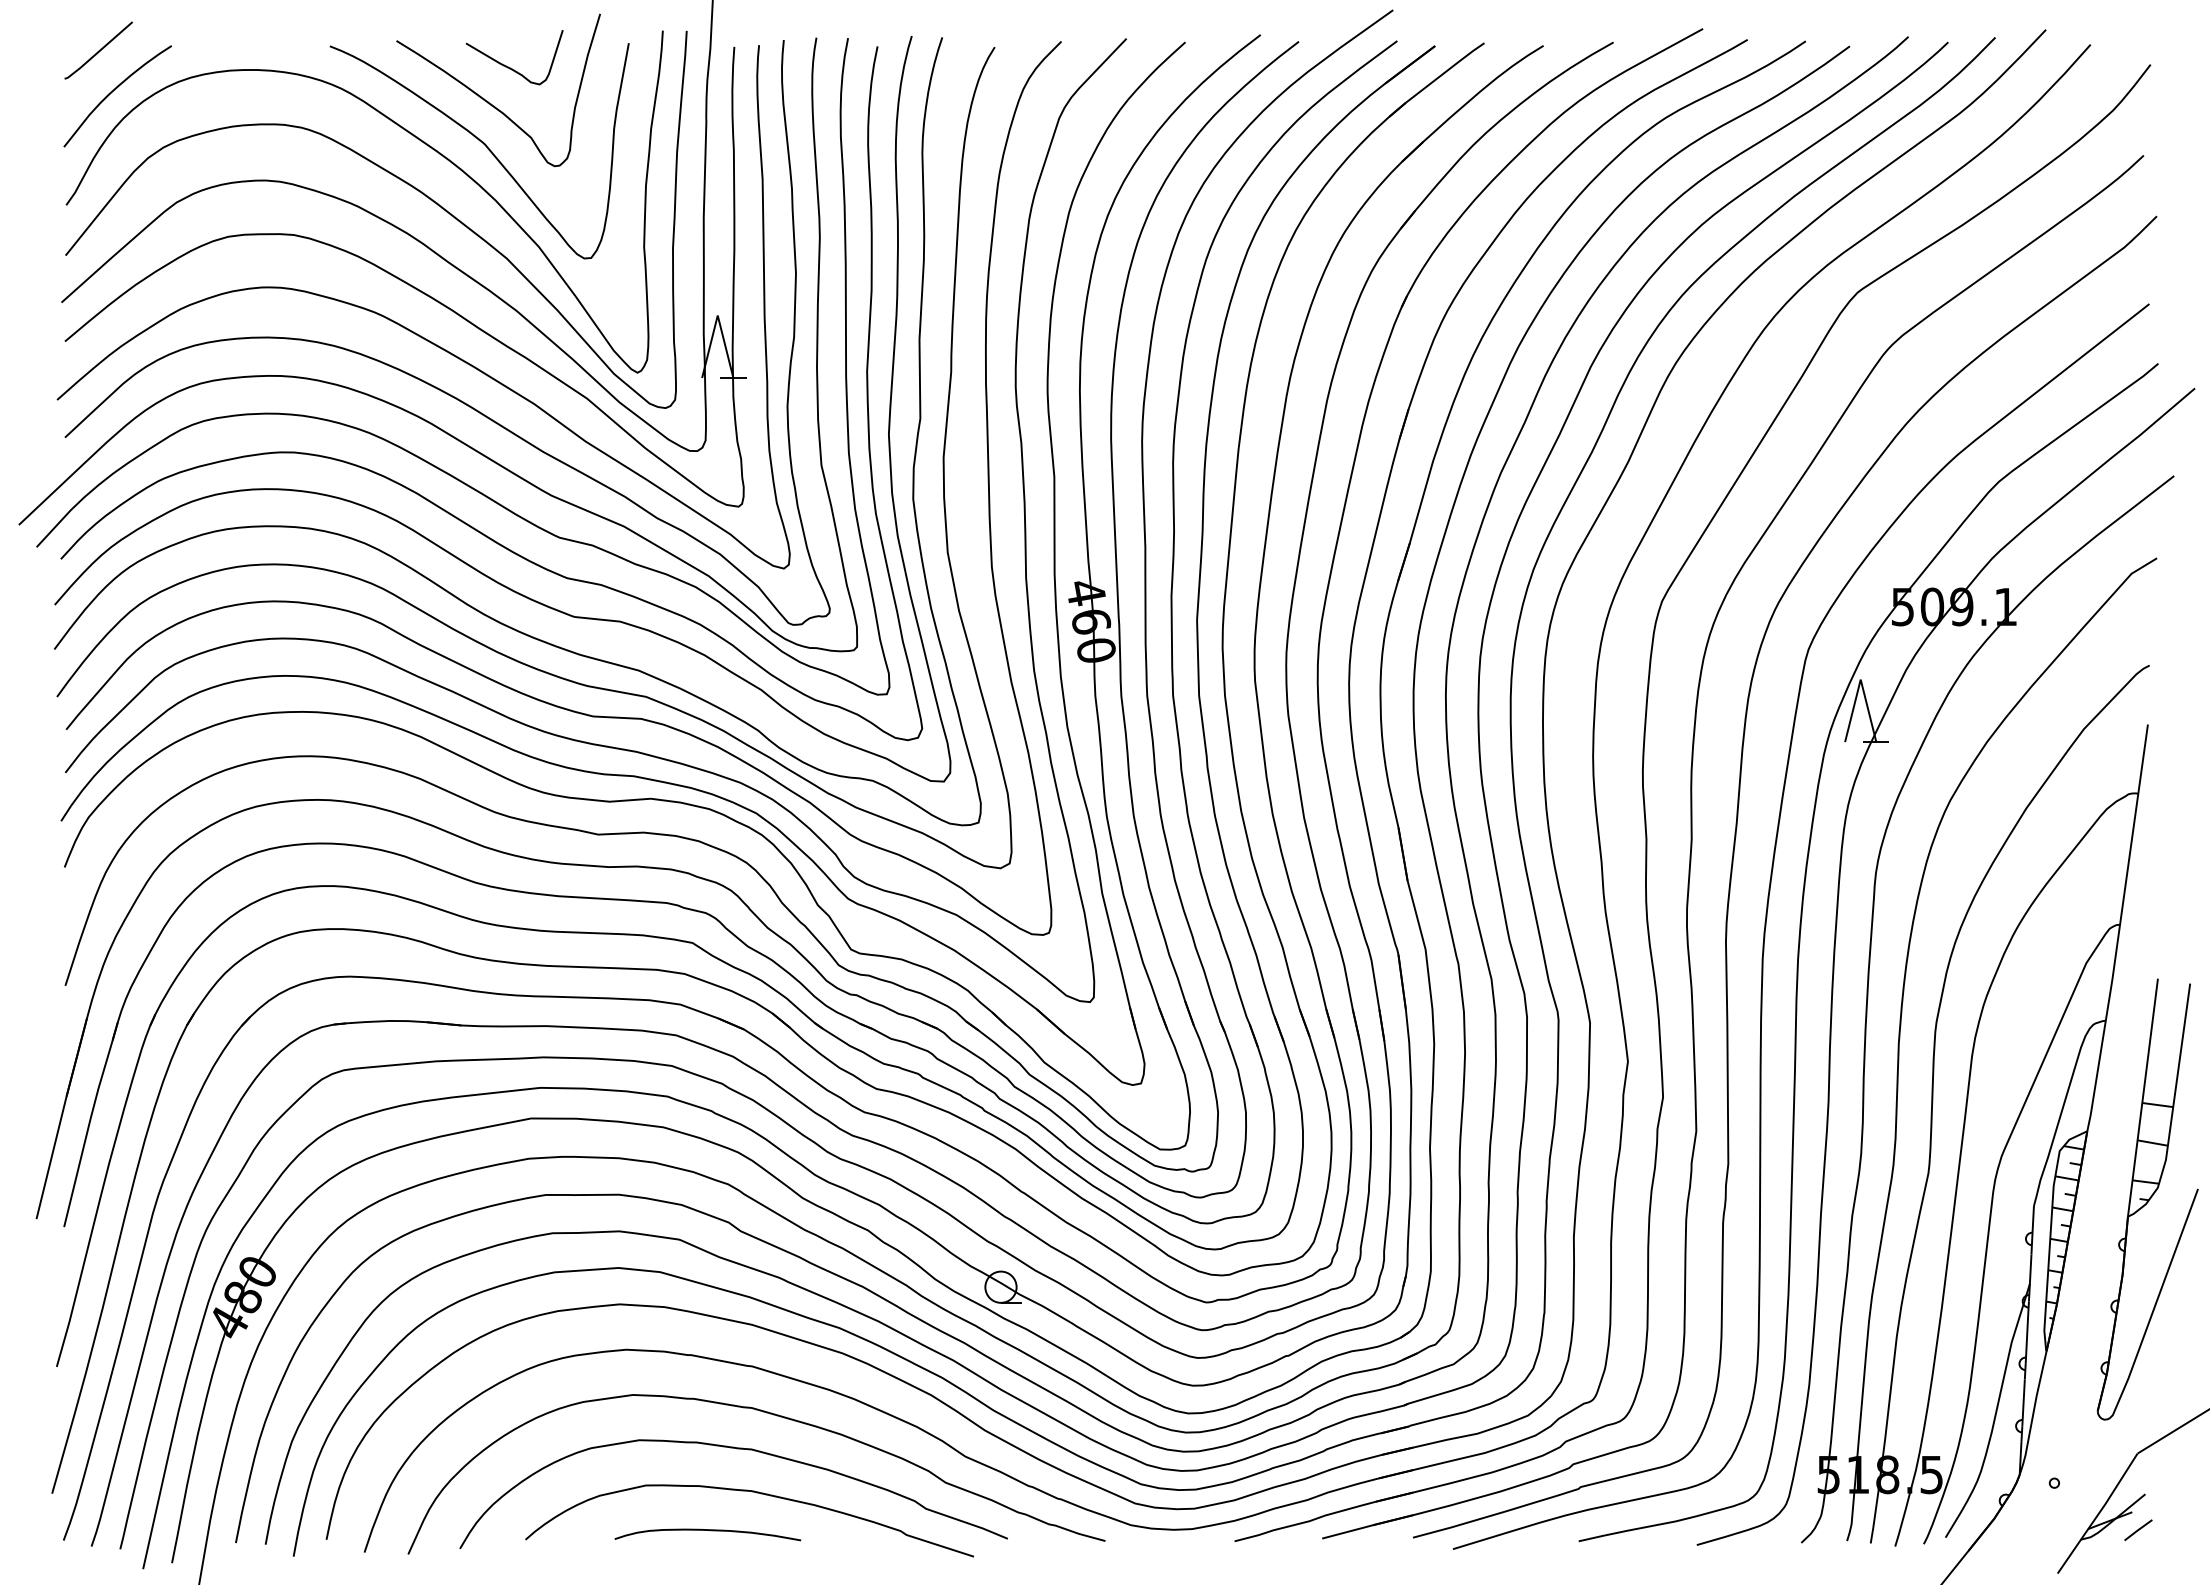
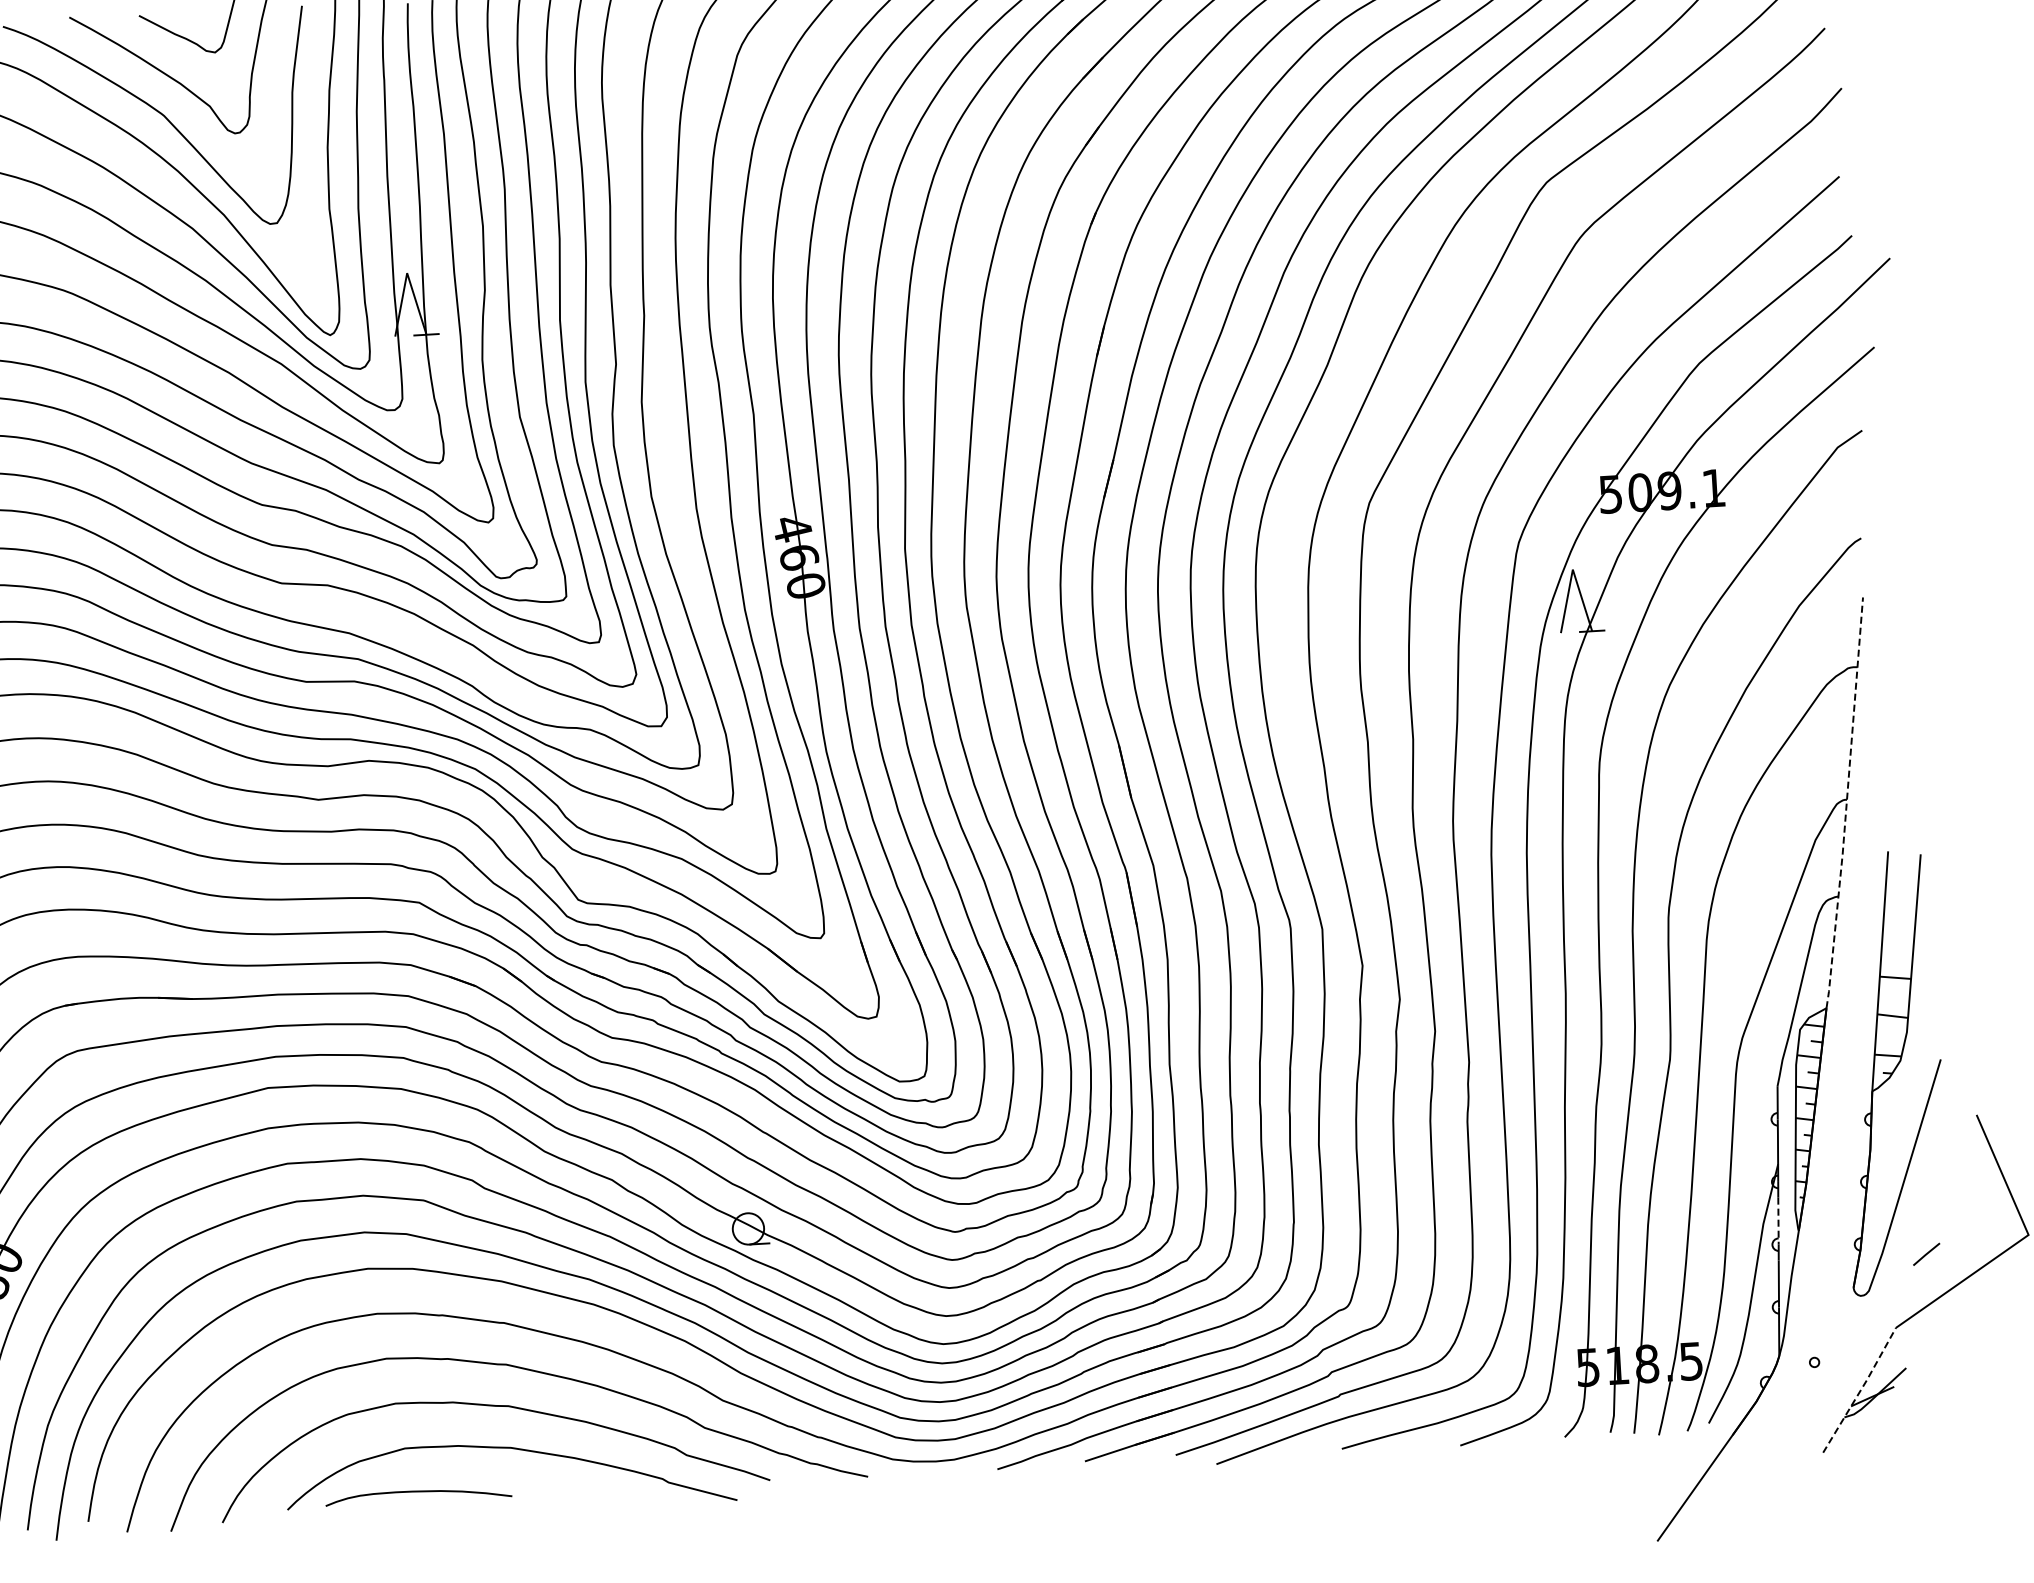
line: (2119, 928) -> (1846, 803), solid -> dashed
line: (2026, 1340) -> (1778, 1221), solid -> dashed
line: (2098, 1514) -> (1860, 1391), solid -> dashed
curve: (707, 1530) -> (418, 1491), moved
line: (2138, 1530) -> (1926, 1254), moved

